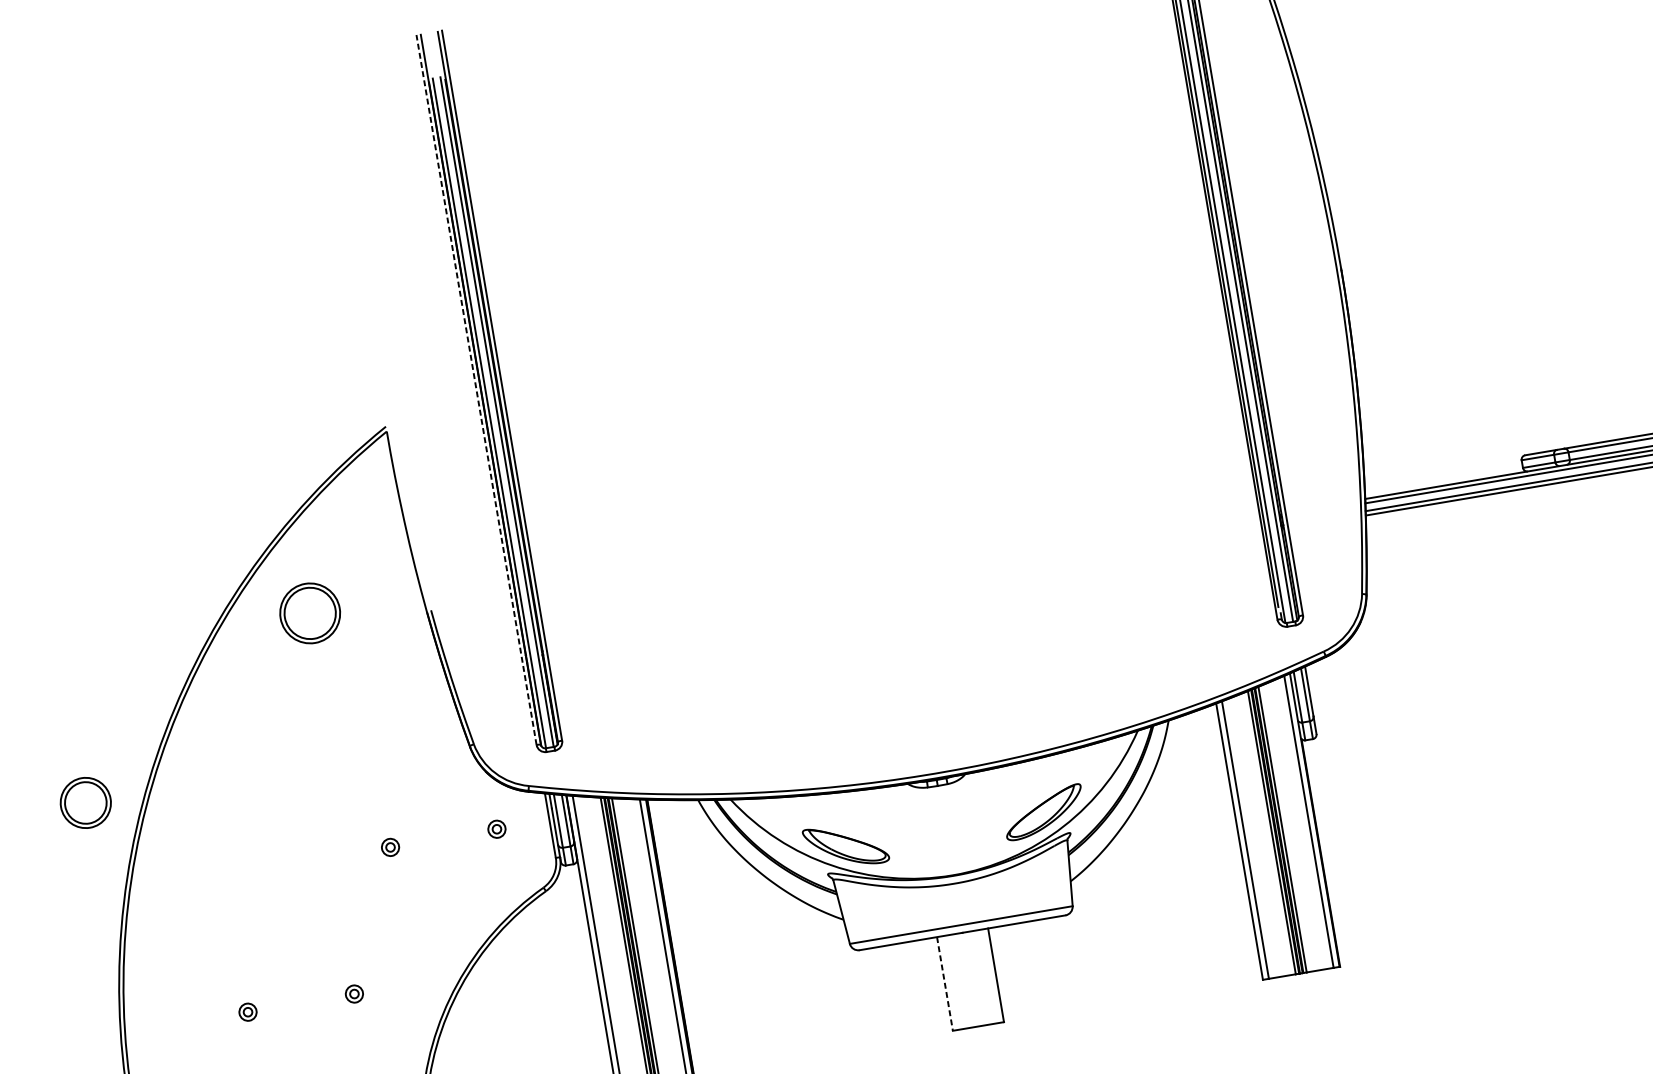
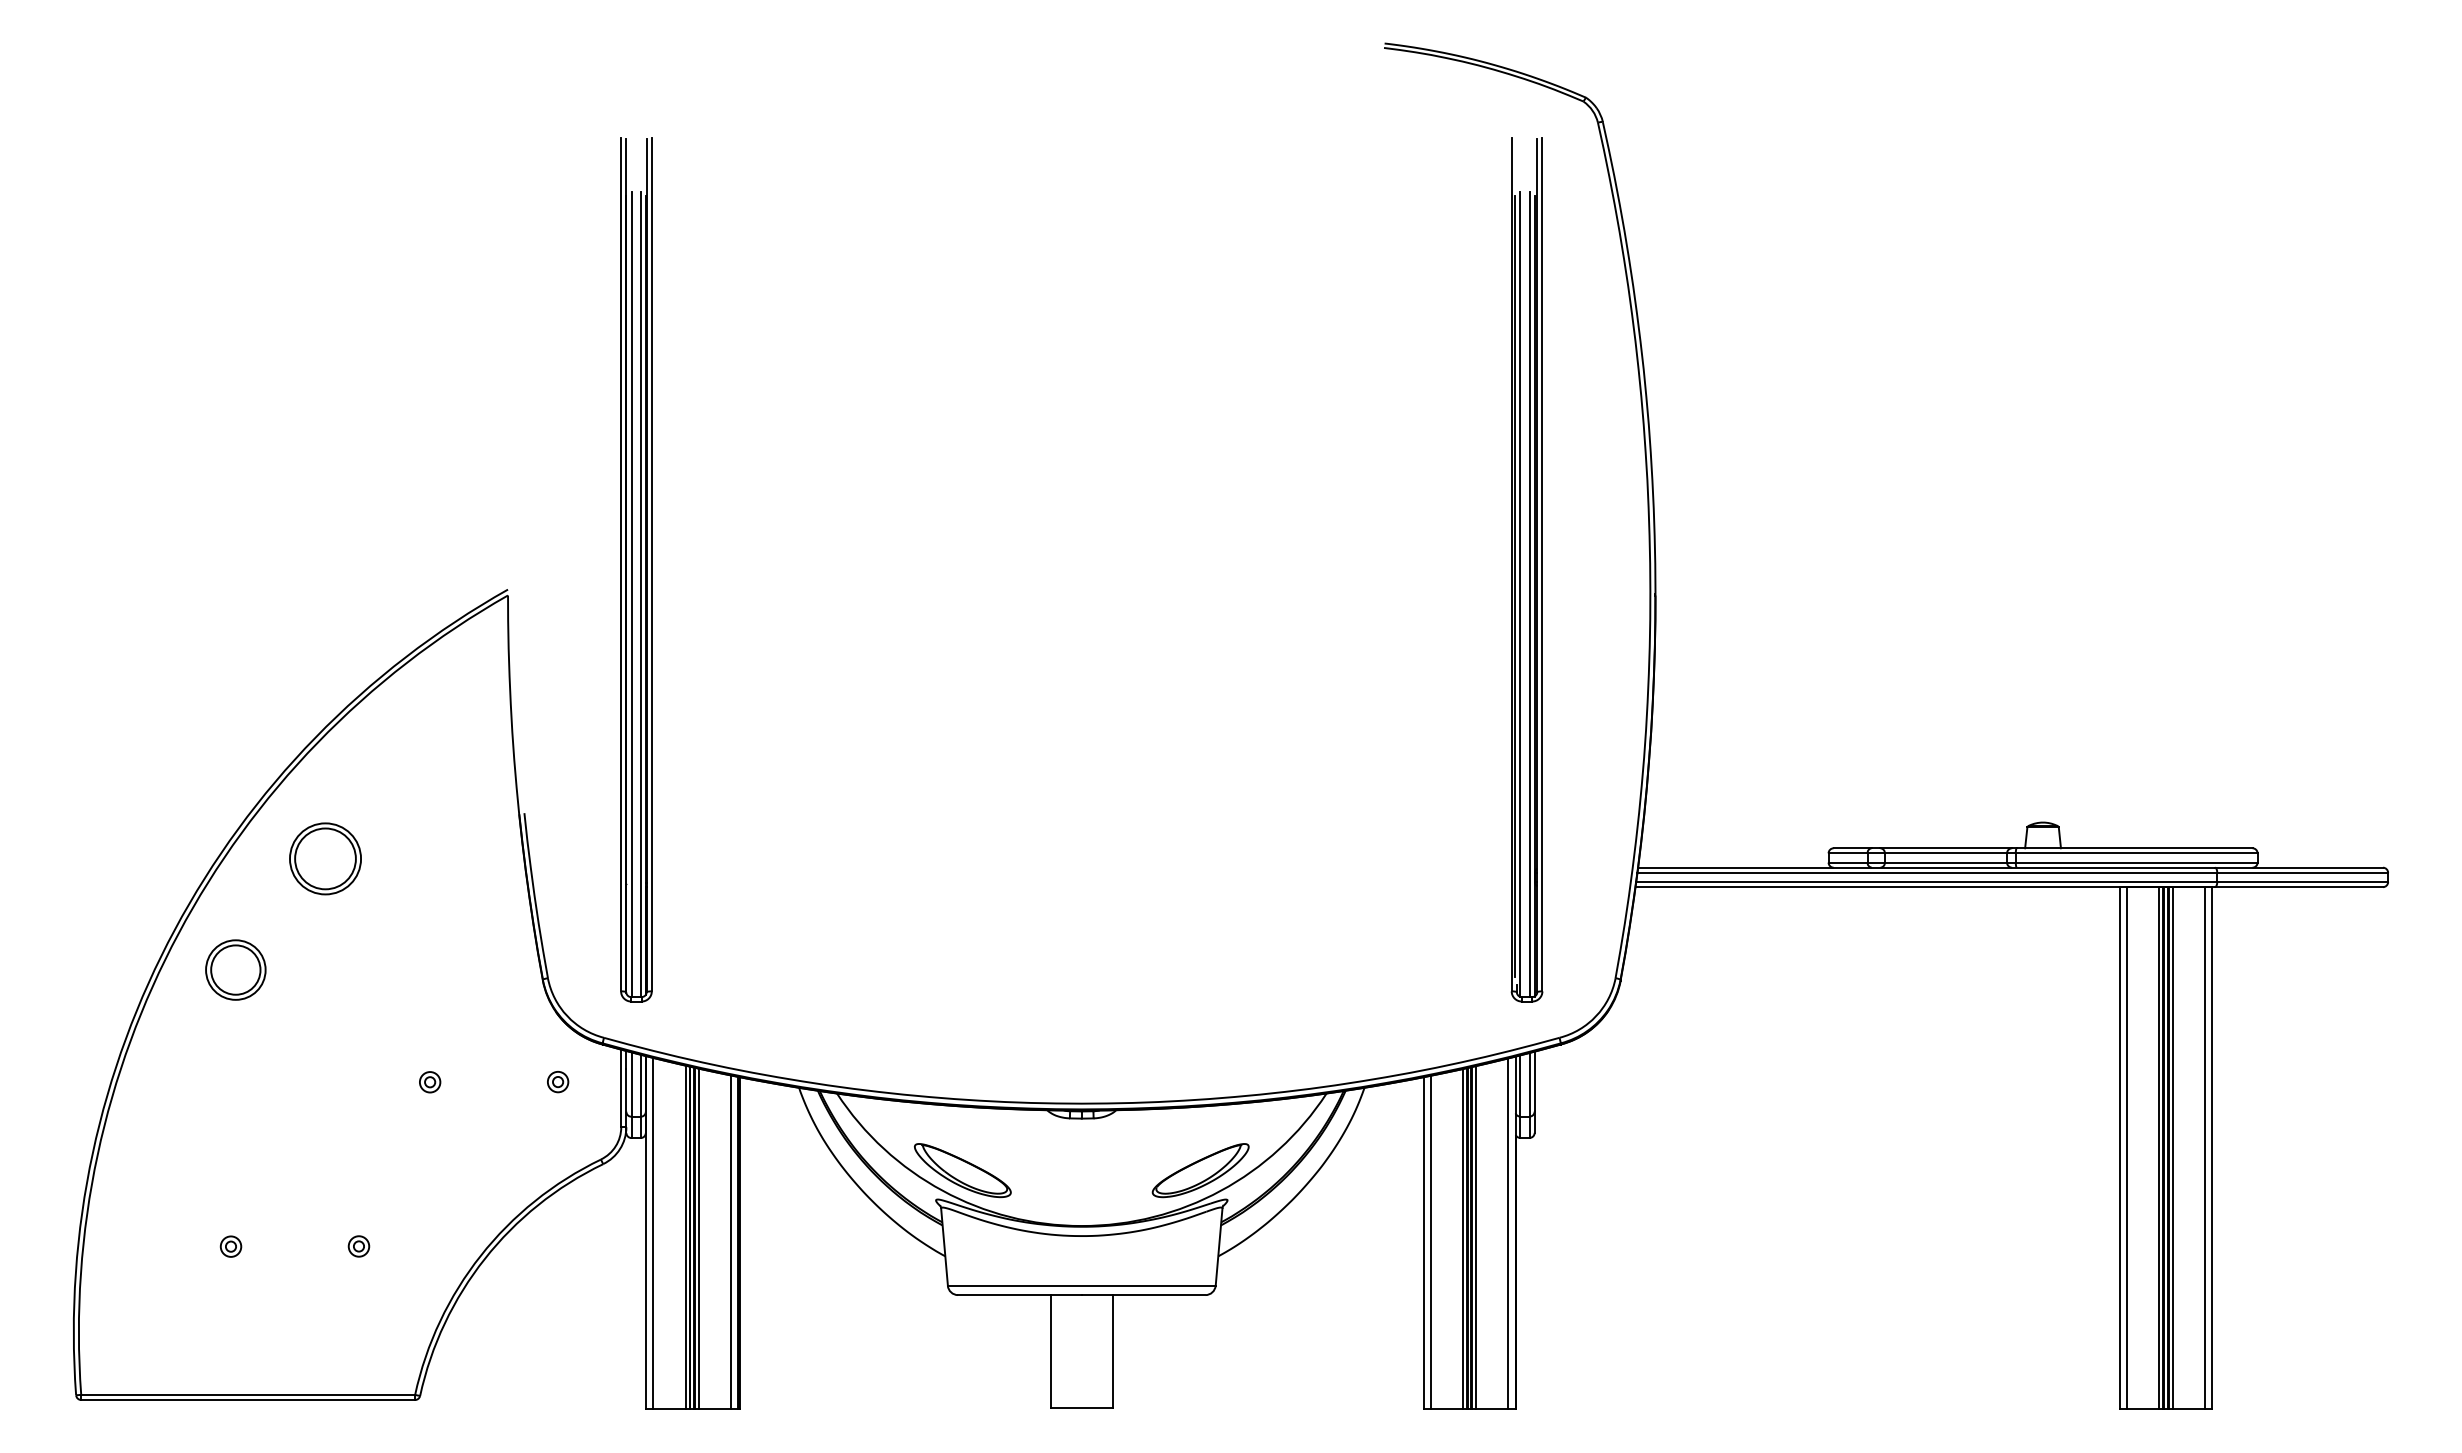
line: (476, 389) -> (621, 564), dashed -> solid
part: (310, 613) -> (325, 858), moved
part: (85, 802) -> (235, 969), moved
line: (945, 983) -> (1051, 1351), dashed -> solid

